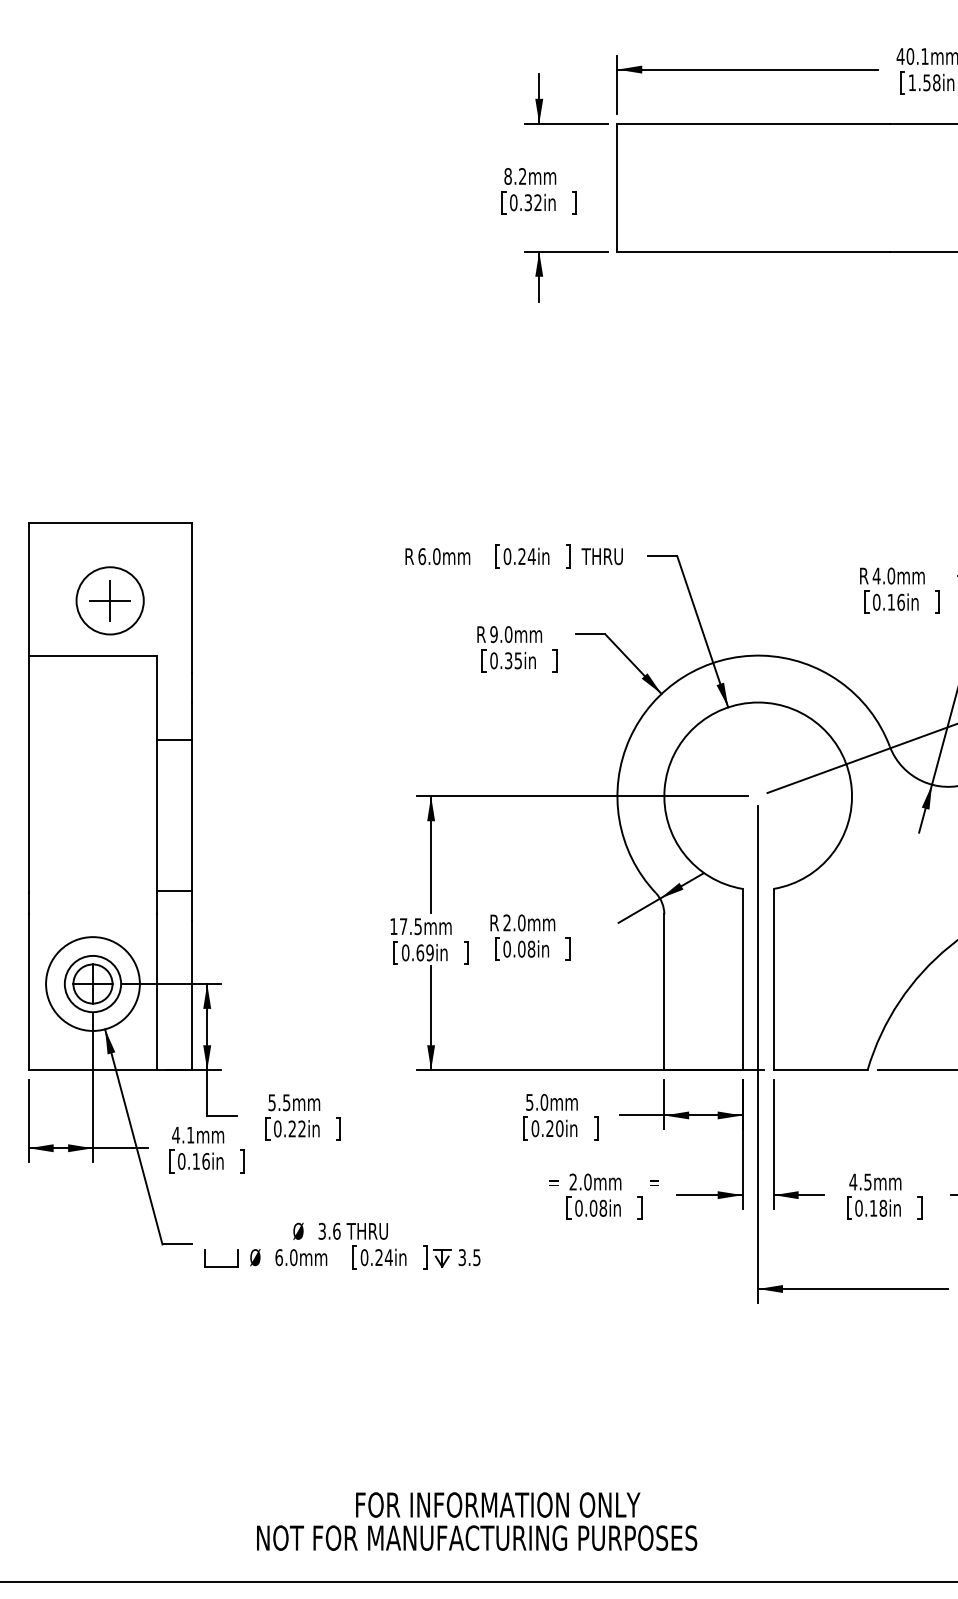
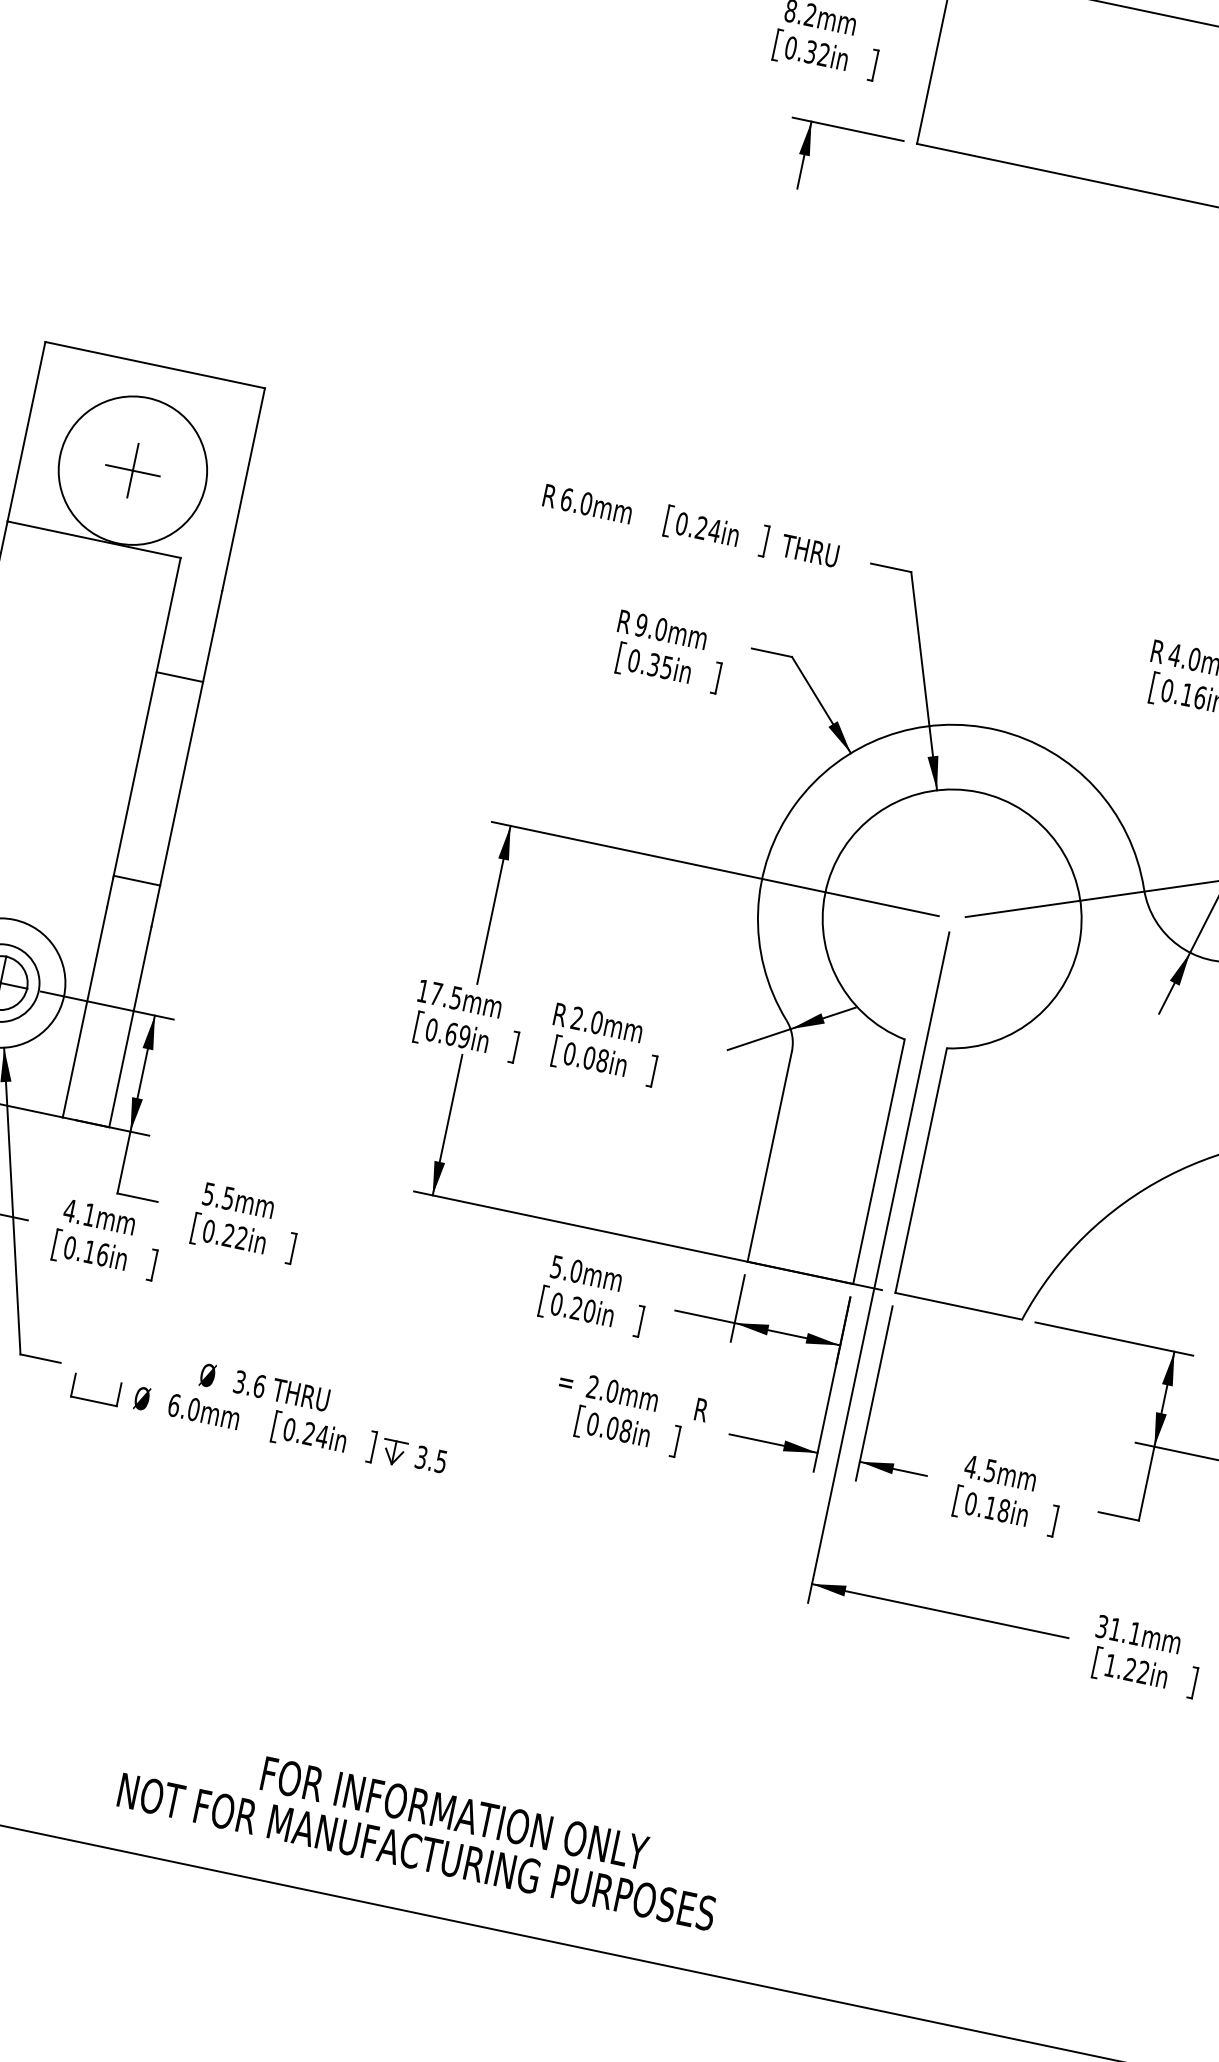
circle: (109, 600) -> (132, 469), size x1.6
text: (653, 1181) -> (701, 1409), = -> R
text: (477, 1521) -> (422, 1829), moved

